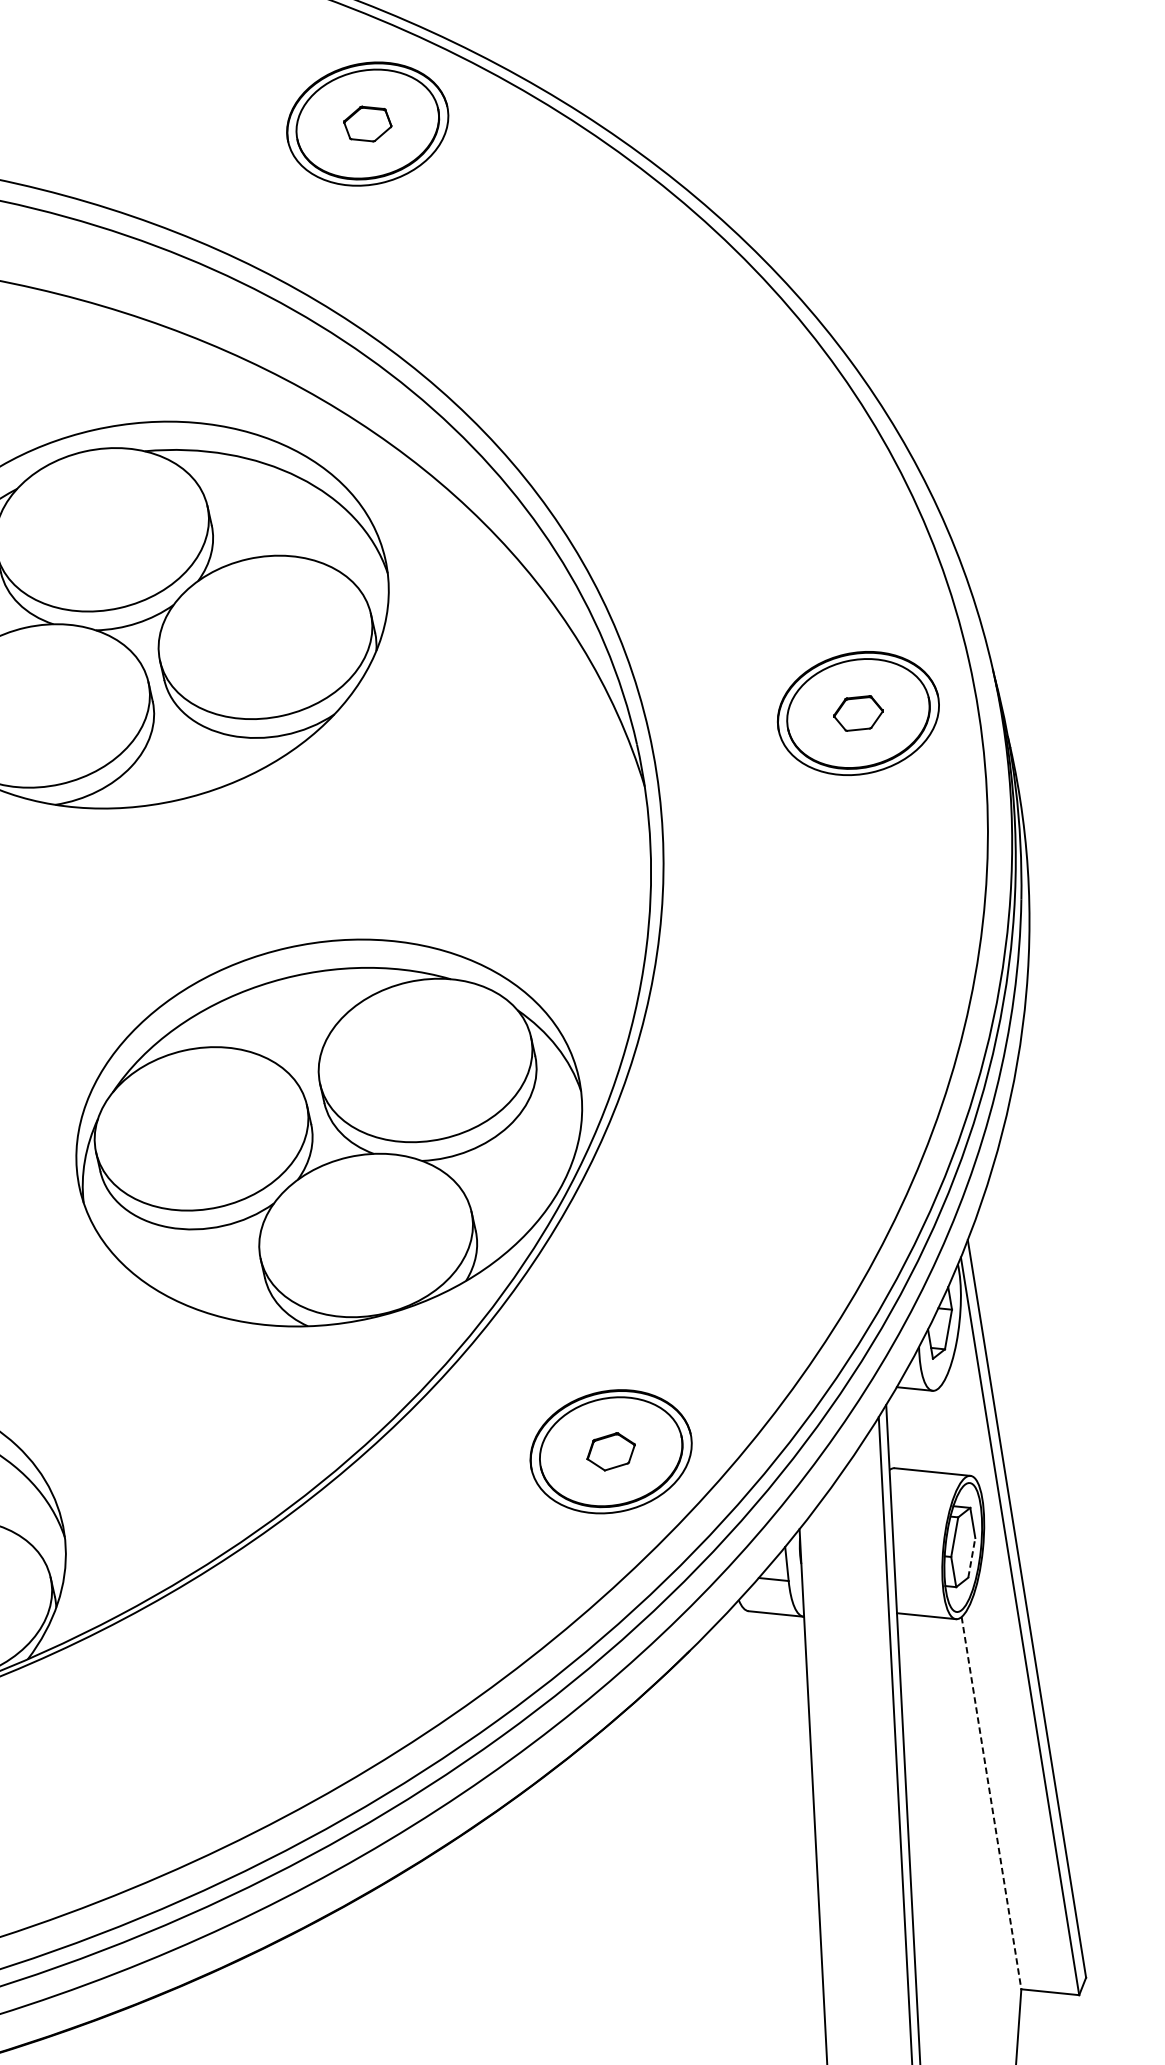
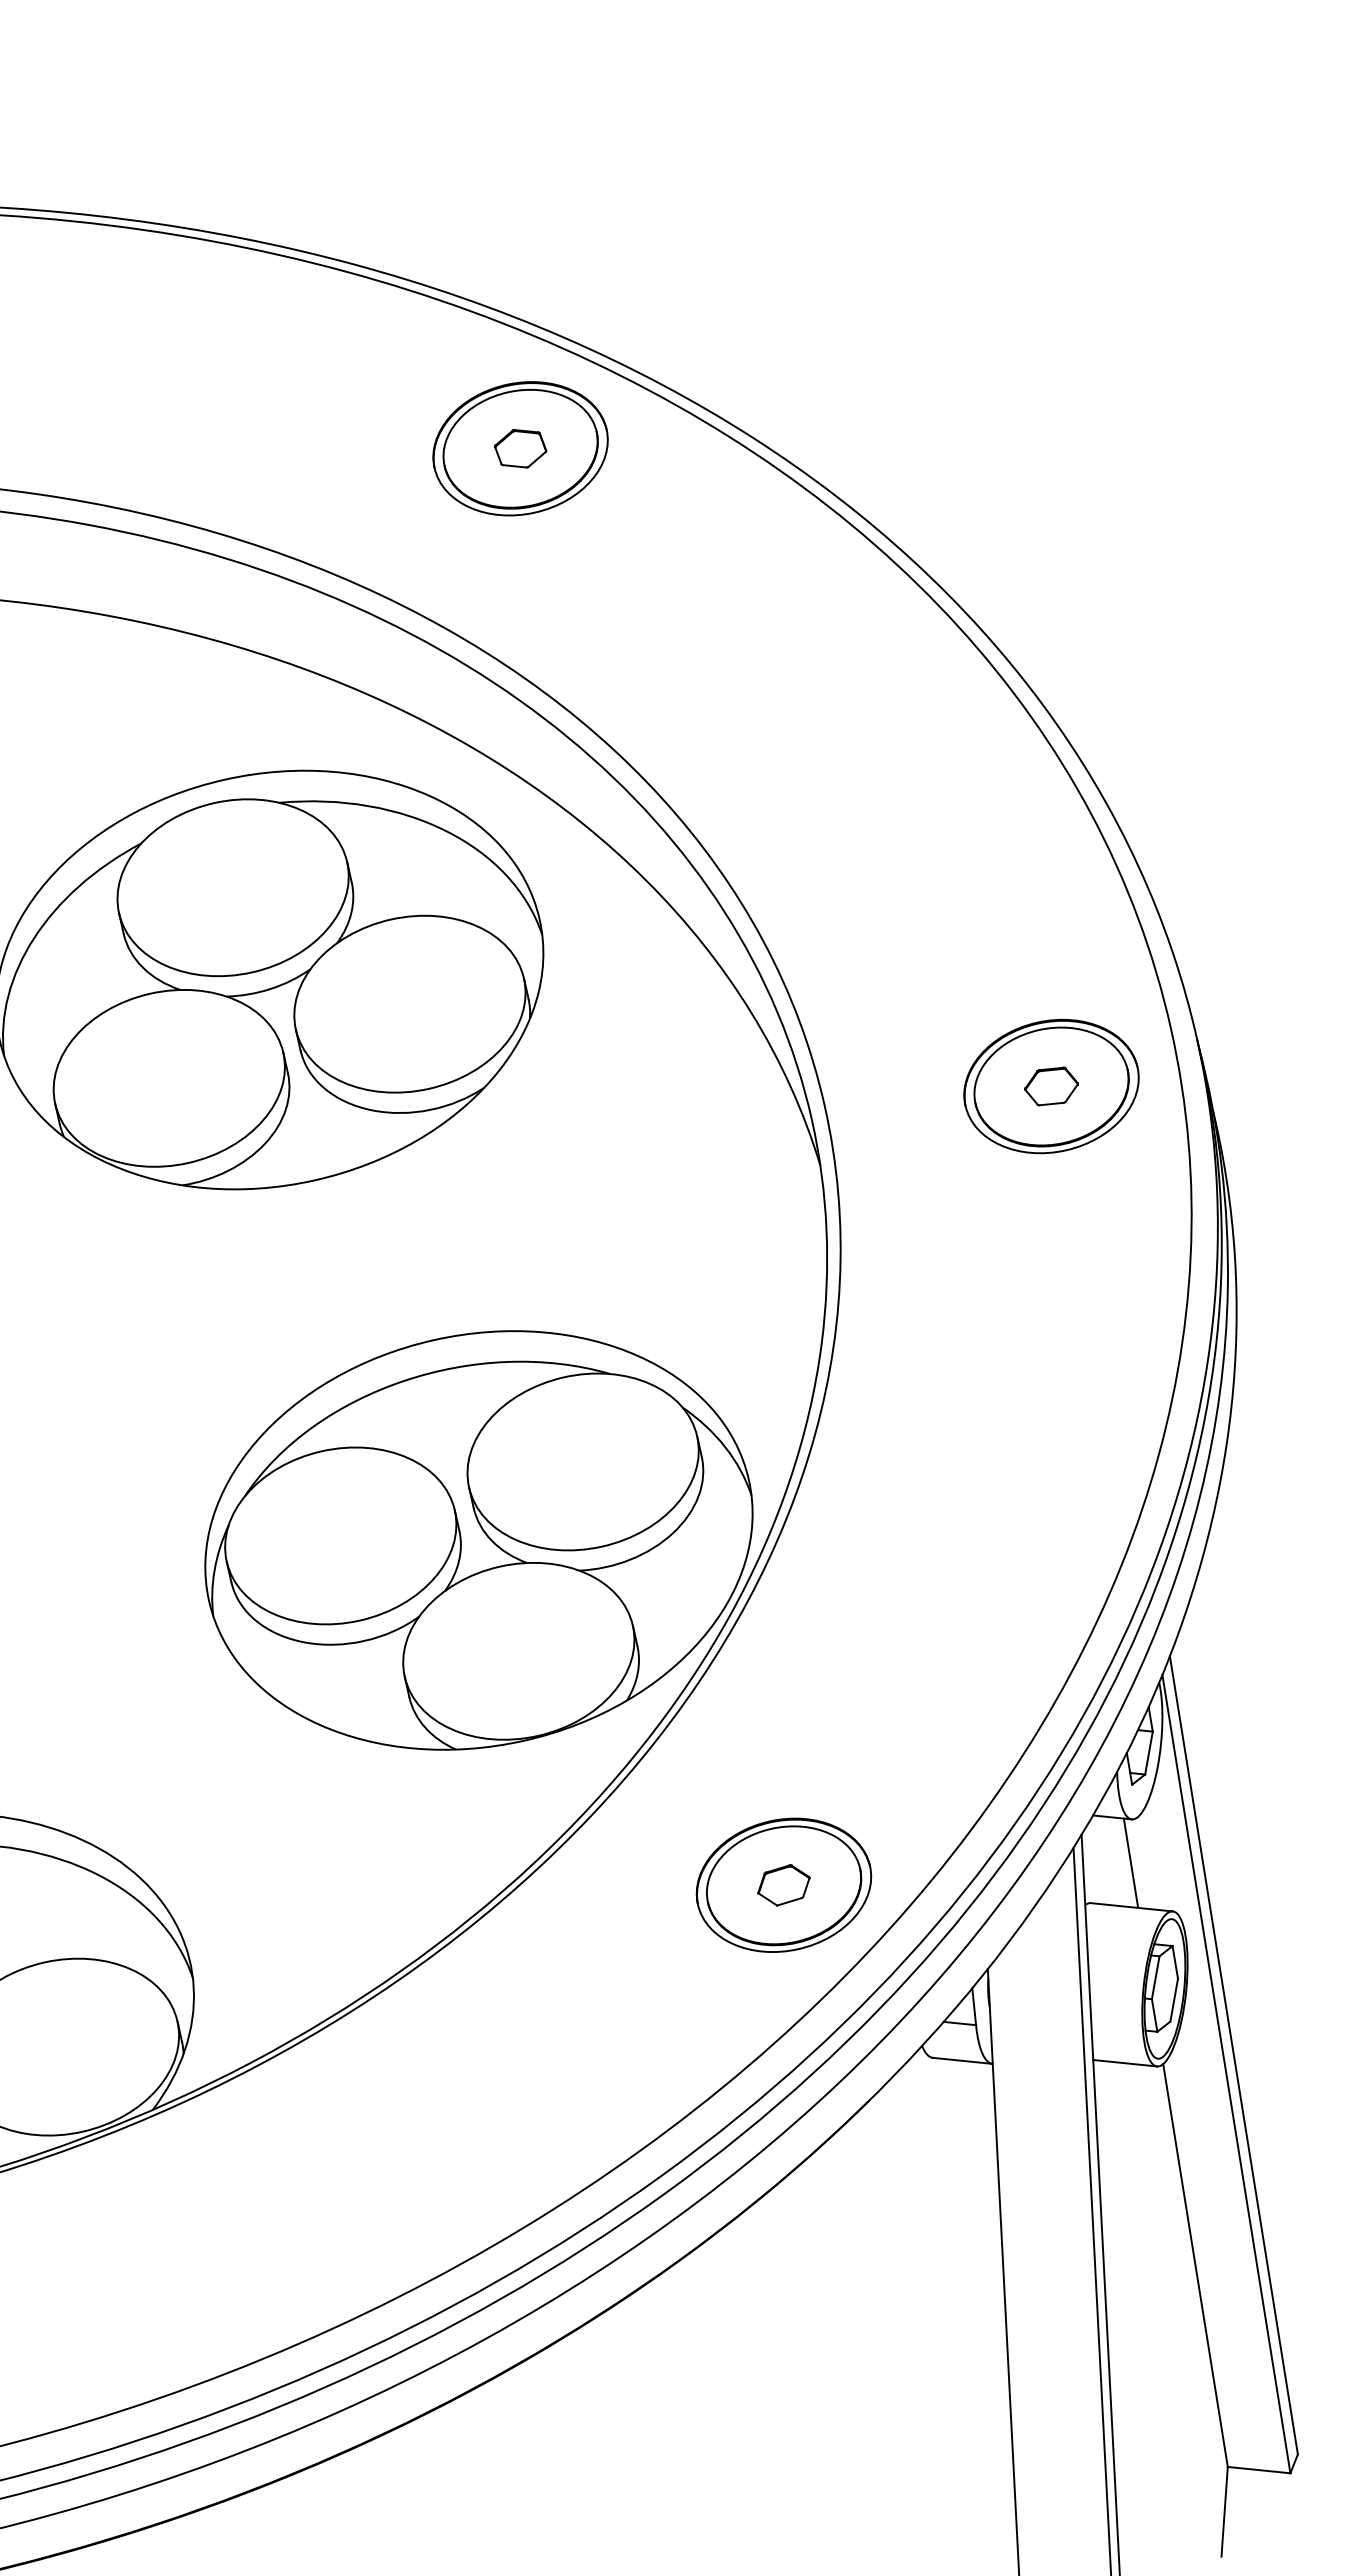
line: (931, 1430) -> (1130, 1862), added
line: (972, 1558) -> (1174, 2000), dashed -> solid
line: (991, 1803) -> (1195, 2265), dashed -> solid

